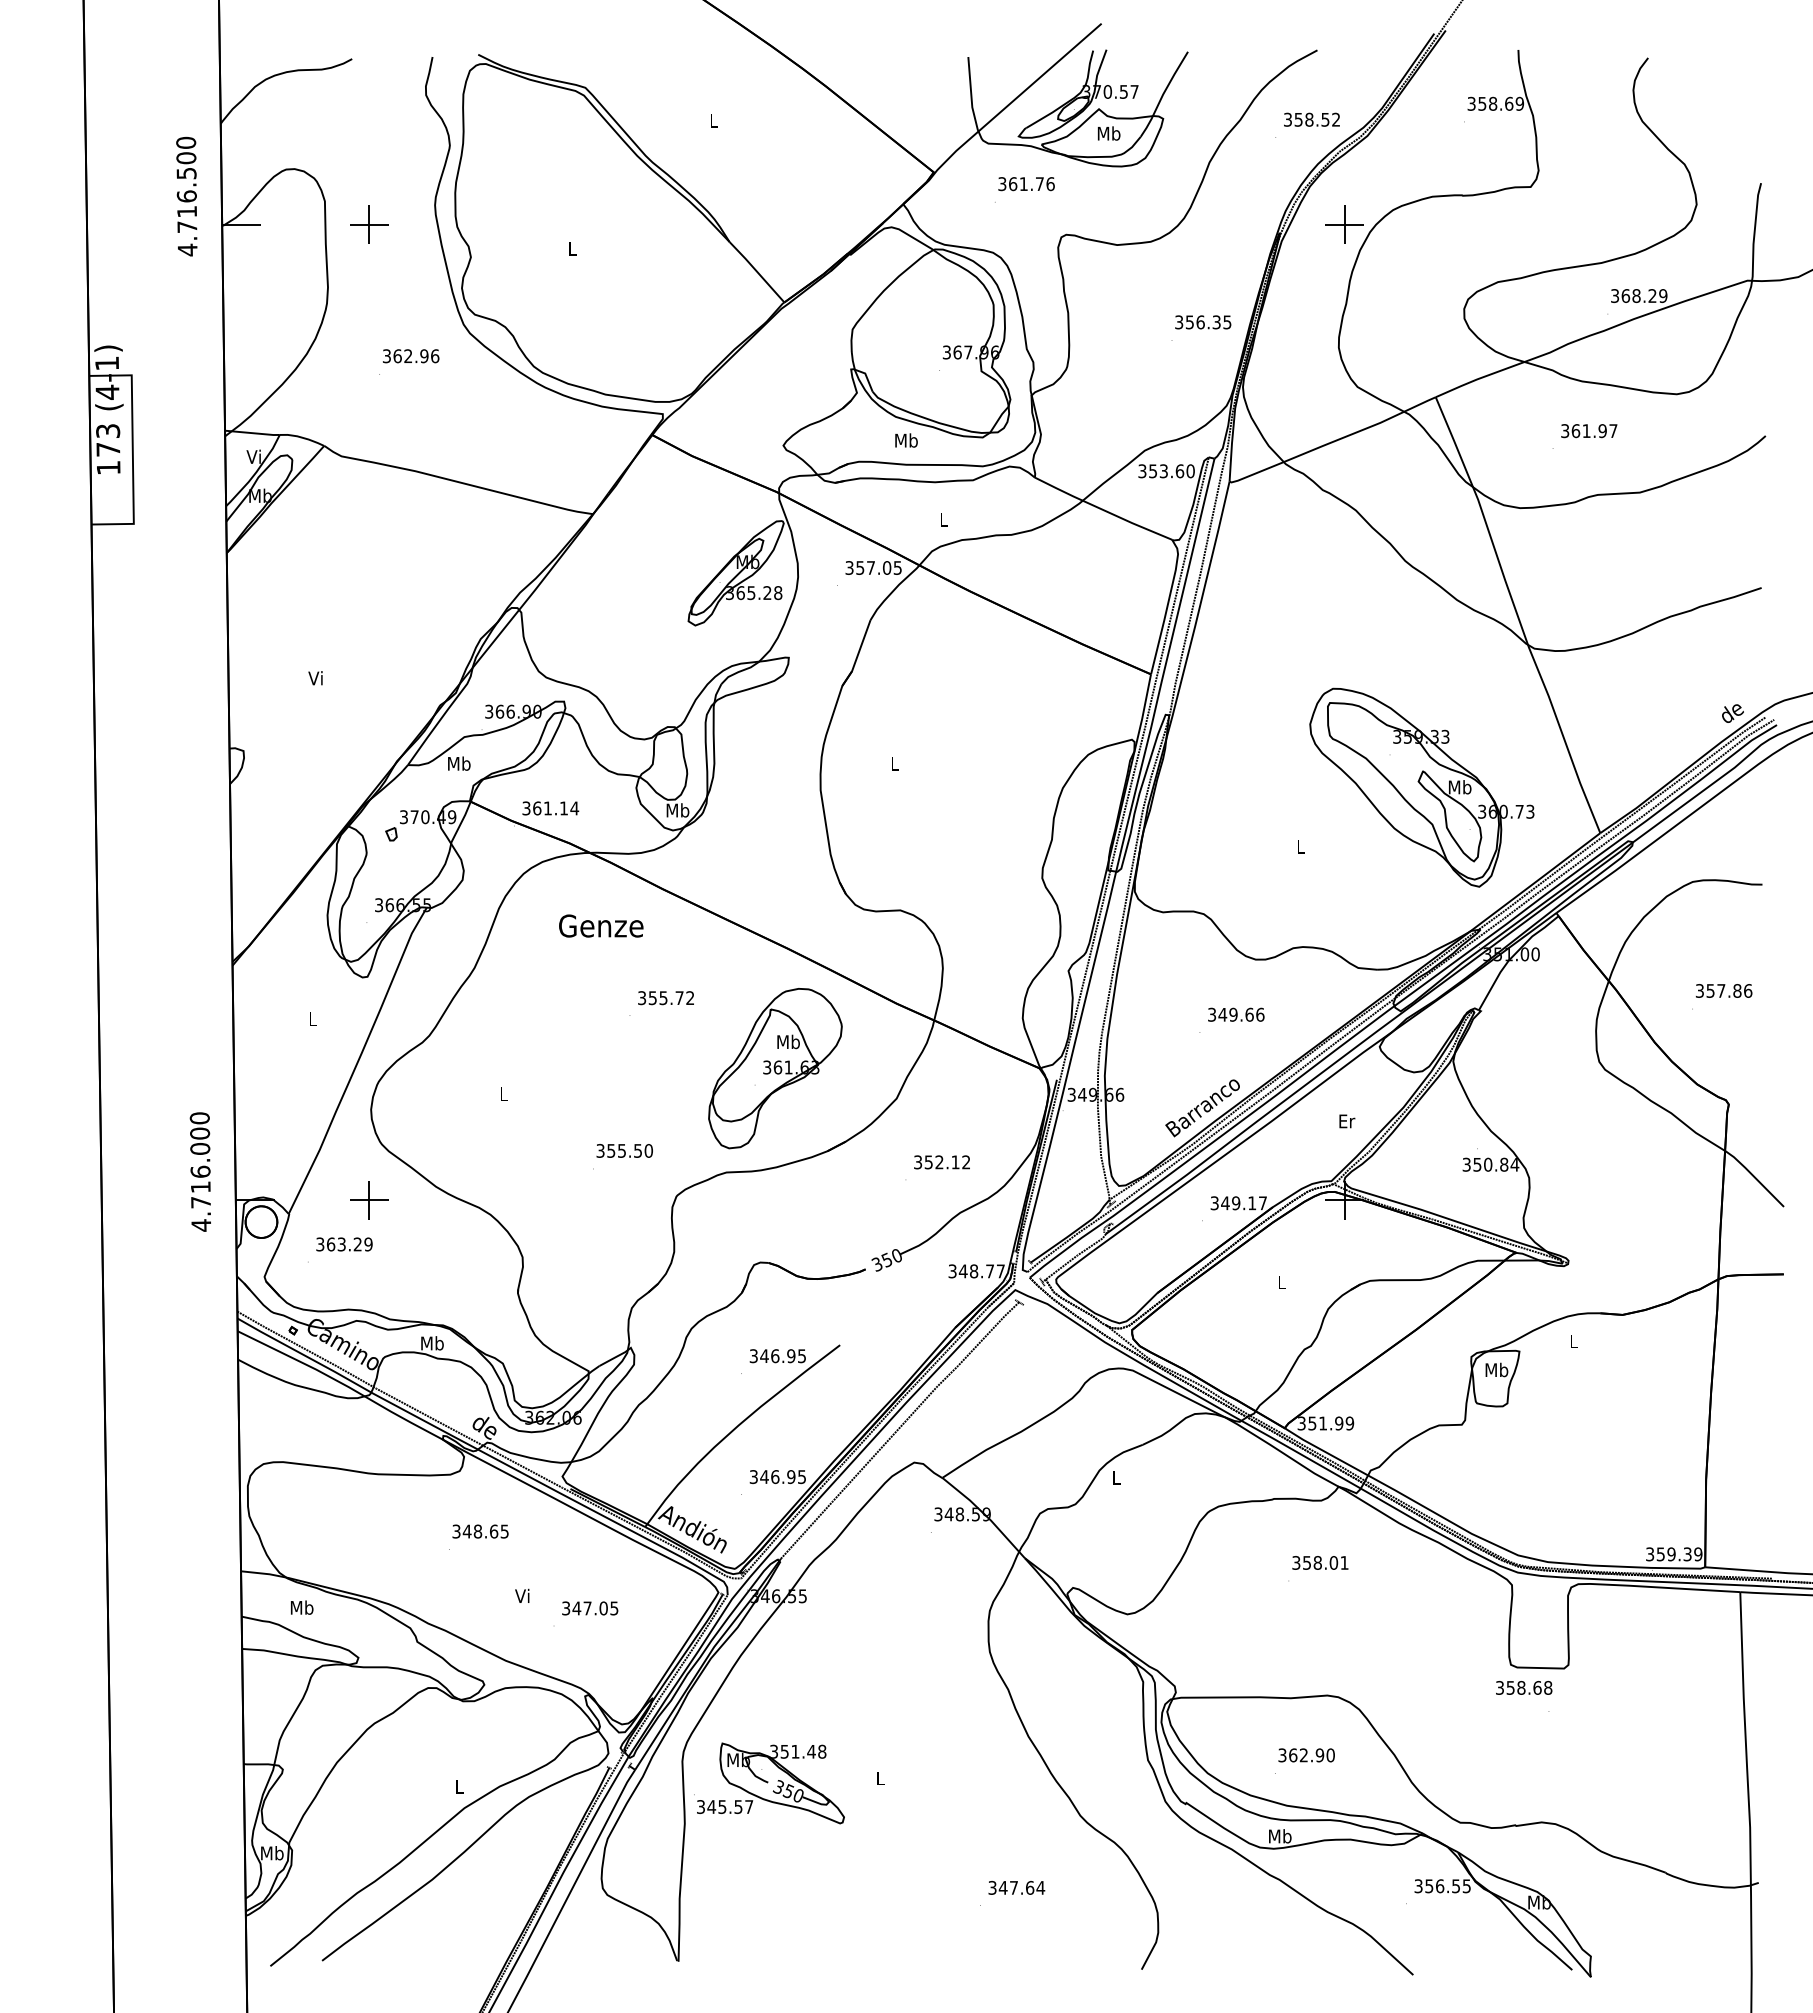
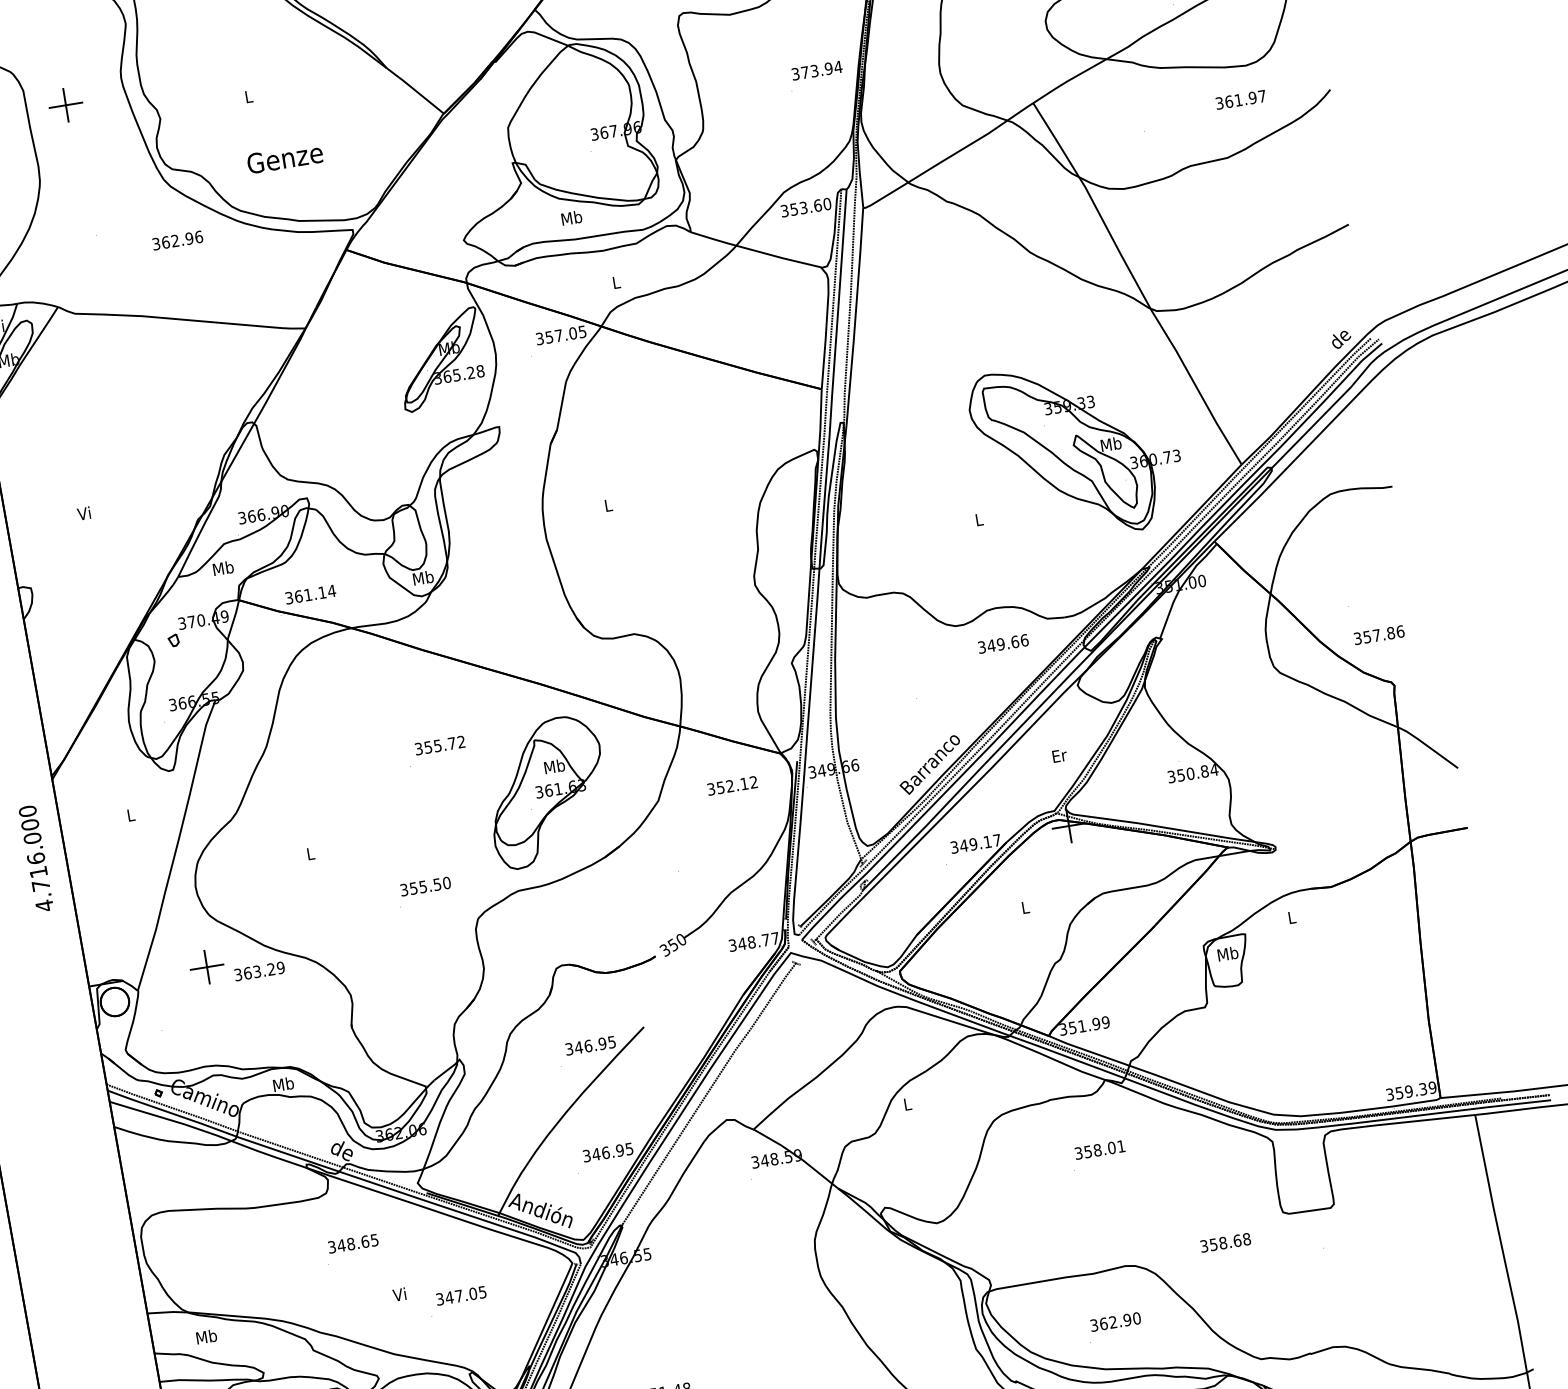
text: (1208, 322) -> (821, 70), 356.35 -> 373.94
text: (411, 356) -> (178, 240), moved
text: (1589, 431) -> (1241, 100), moved
text: (601, 925) -> (285, 157), moved
text: (1724, 990) -> (1379, 634), moved
text: (1236, 1014) -> (1003, 643), moved
text: (941, 1162) -> (731, 786), moved
text: (199, 1171) -> (35, 858), moved
text: (344, 1244) -> (259, 971), moved
text: (1524, 1687) -> (1225, 1242), moved

